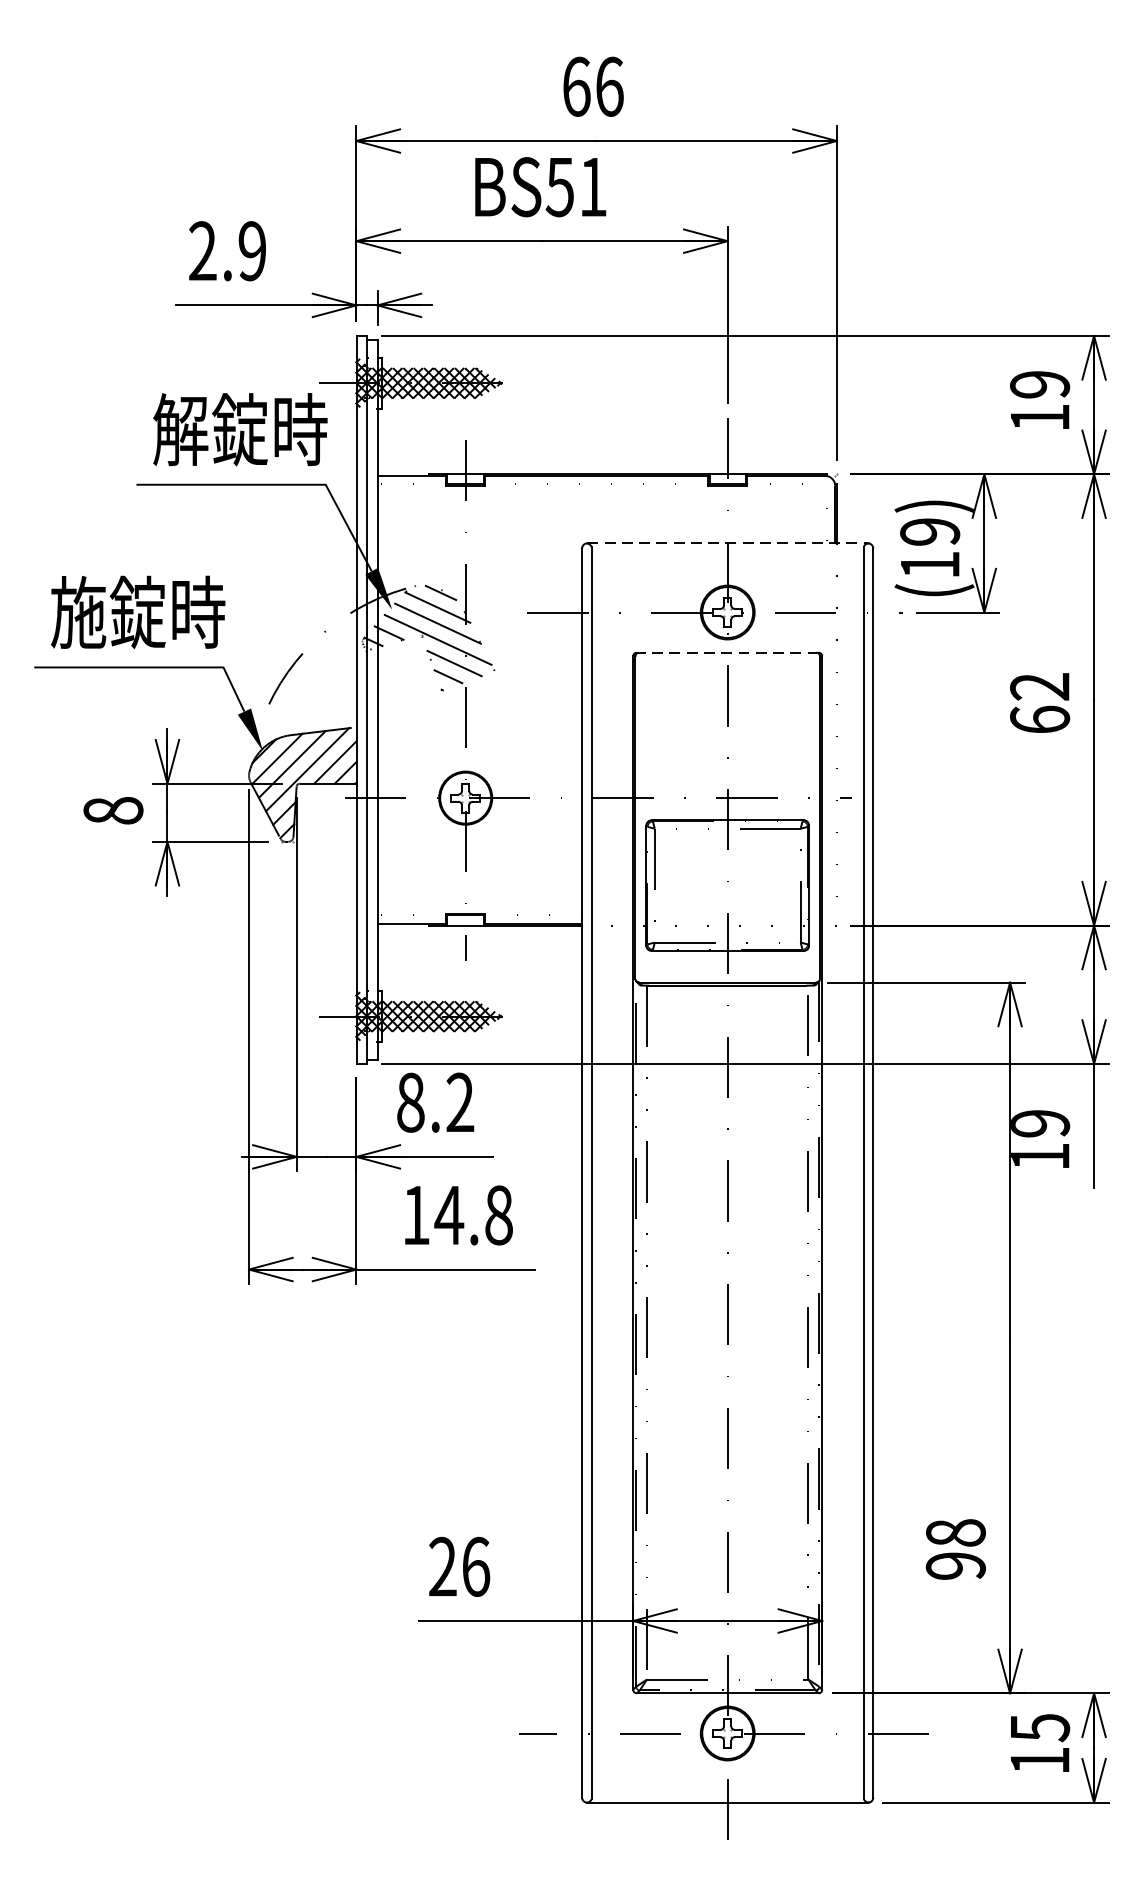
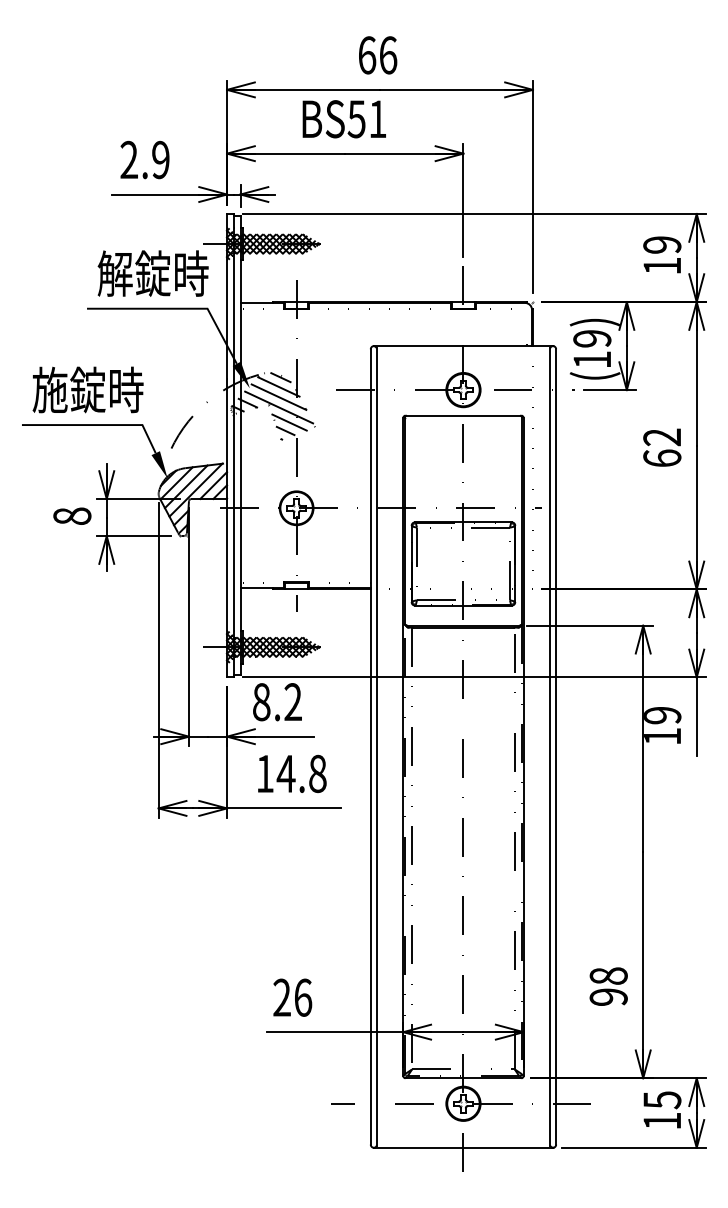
line: (727, 544) -> (463, 346), dashed -> solid
line: (727, 652) -> (463, 415), dashed -> solid

